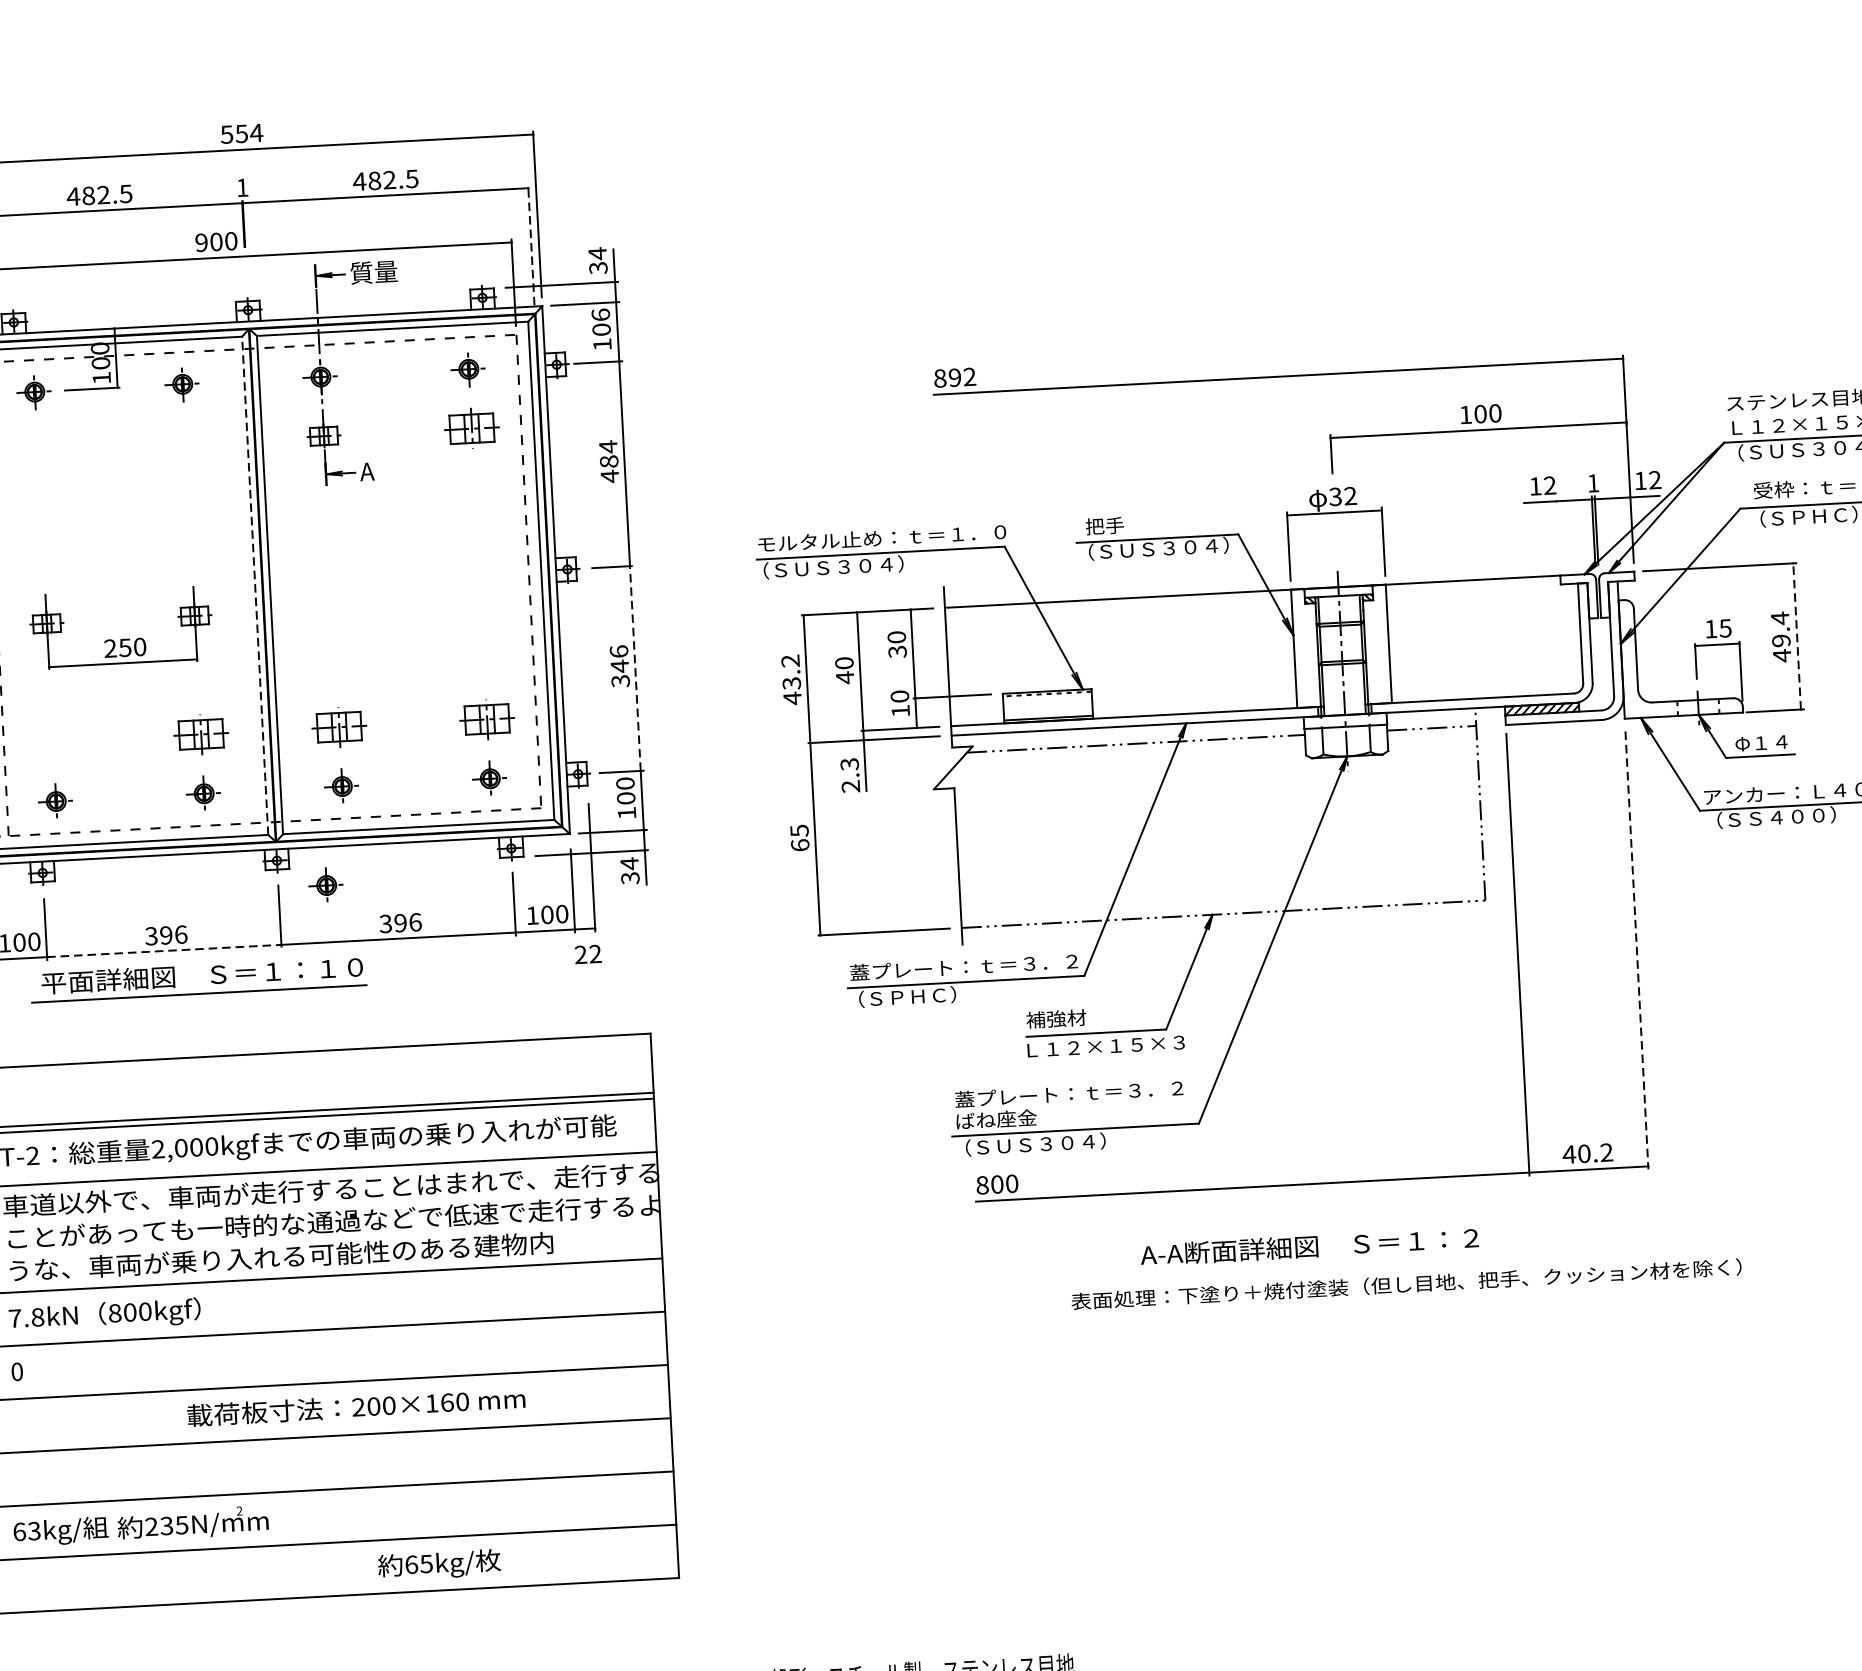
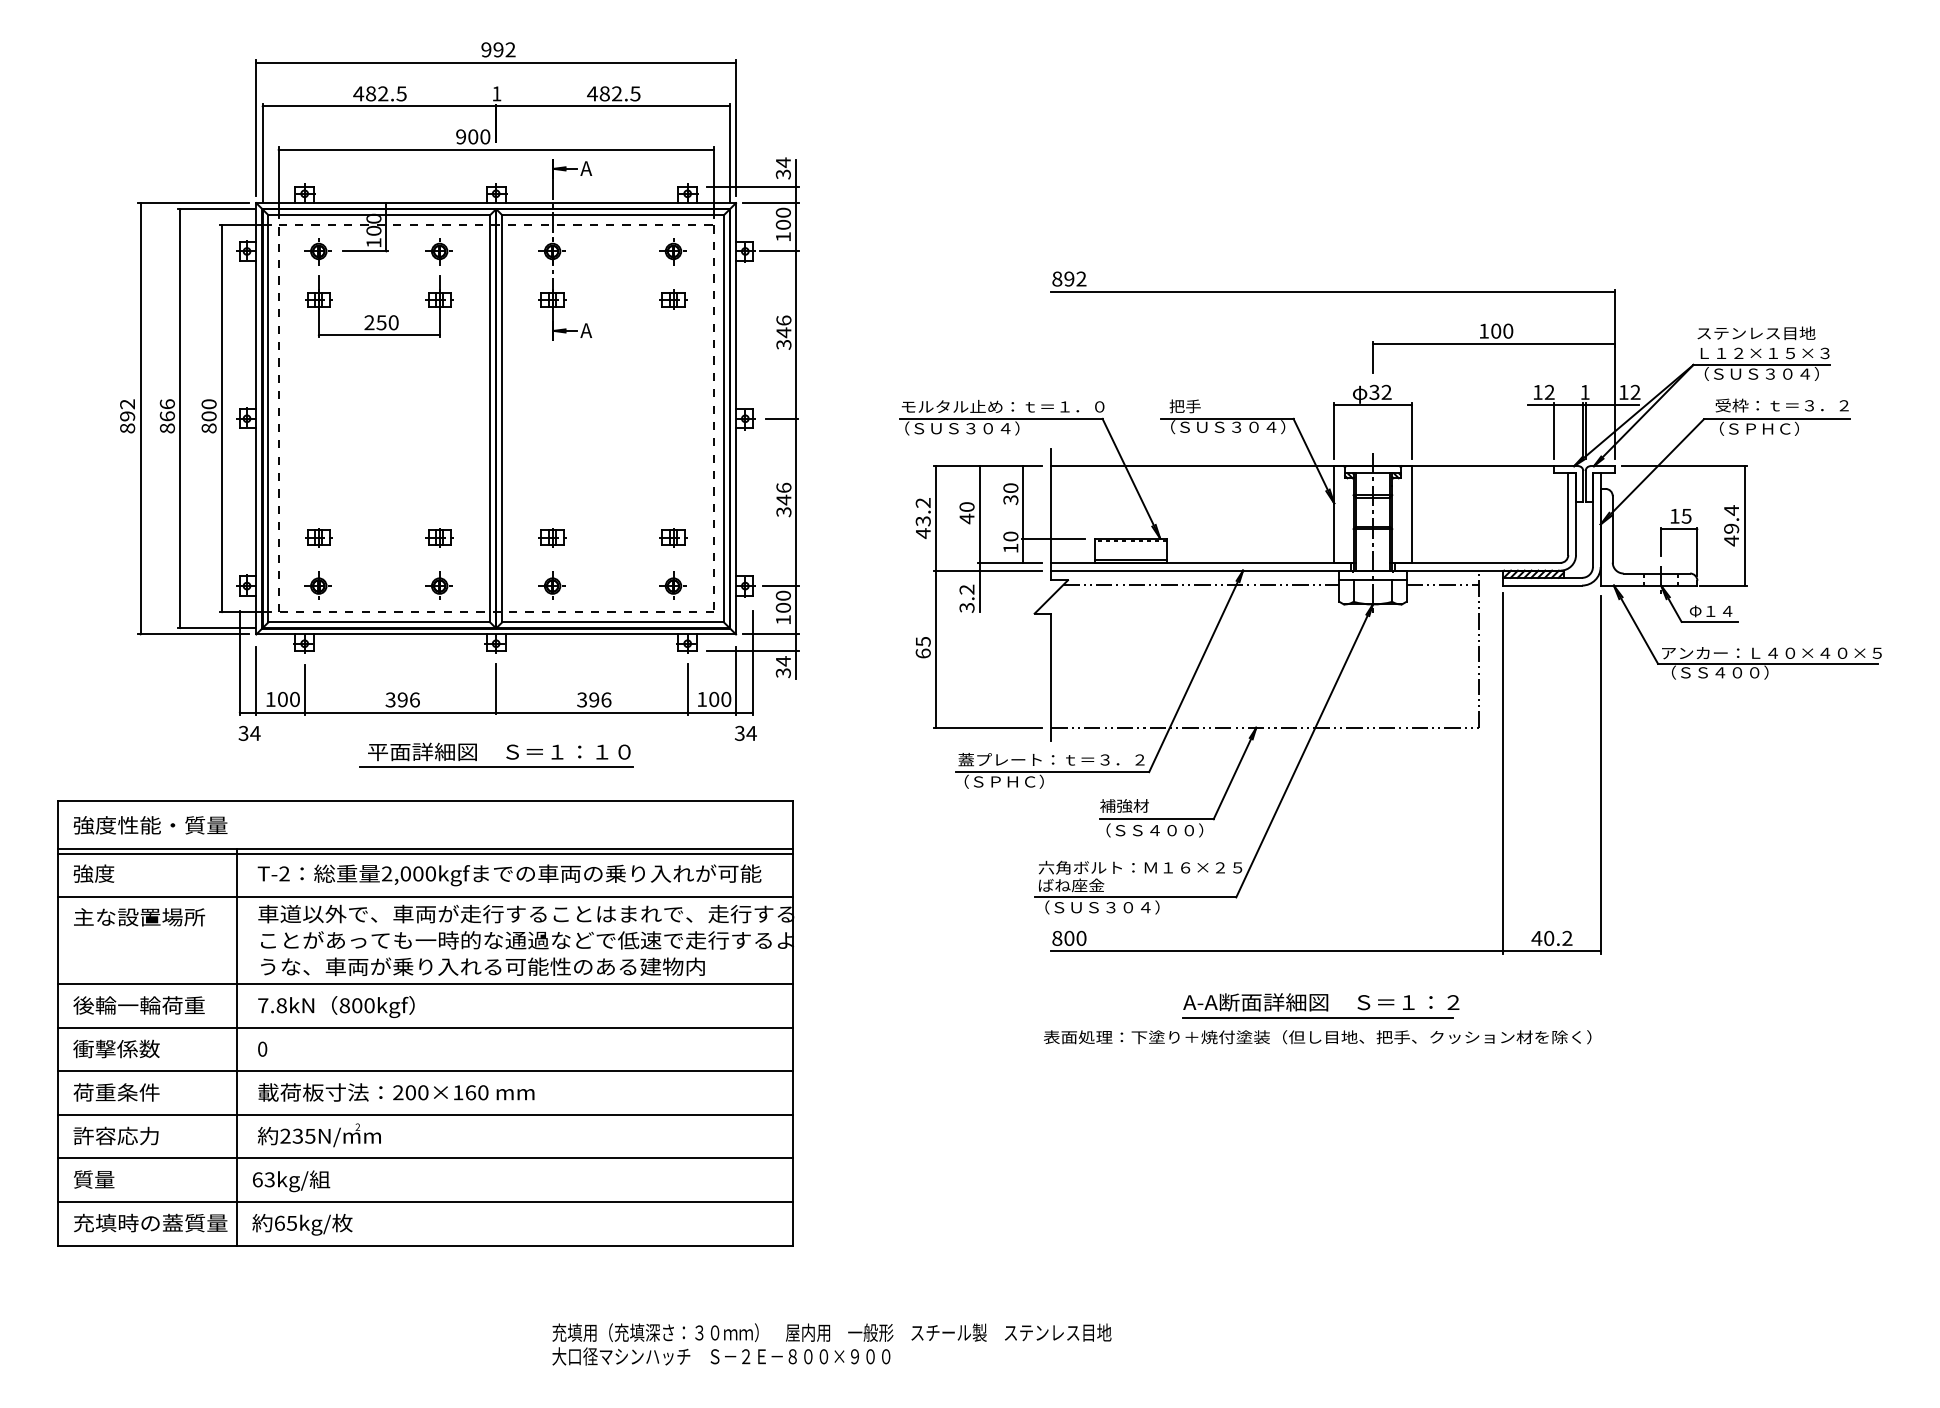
text: (241, 133) -> (498, 49), 554 -> 992
line: (531, 244) -> (729, 152), dashed -> solid
text: (372, 272) -> (599, 168), 質量 -> A
text: (599, 314) -> (782, 212), 106 -> 100
part: (471, 428) -> (673, 299), size x0.62
text: (608, 461) -> (783, 332), 484 -> 346
line: (1558, 531) -> (1554, 430), added
line: (255, 585) -> (490, 418), dashed -> solid
line: (1796, 635) -> (1744, 525), dashed -> solid
part: (122, 639) -> (379, 315), moved
line: (635, 668) -> (796, 502), dashed -> solid
part: (487, 719) -> (673, 537), size x0.62
part: (339, 727) -> (552, 537), size x0.62
part: (200, 734) -> (439, 537), size x0.62
part: (52, 742) -> (318, 537), added
text: (850, 775) -> (967, 598), 2.3 -> 3.2
part: (325, 884) -> (534, 665), removed
line: (1636, 949) -> (1600, 774), dashed -> solid
line: (164, 950) -> (400, 712), dashed -> solid
text: (587, 953) -> (745, 732), 22 -> 34
part: (211, 981) -> (506, 757), moved
text: (1105, 1046) -> (1163, 830), Ｌ１２×１５×３ -> （ＳＳ４００）
text: (1079, 1093) -> (1140, 867), 蓋プレート：ｔ＝３．２ -> 六角ボルト：Ｍ１６×２５
line: (1305, 1265) -> (1317, 1017), added
text: (1406, 1284) -> (1317, 1037), moved
text: (356, 1407) -> (396, 1092), moved
text: (193, 1523) -> (319, 1135), moved
text: (439, 1564) -> (302, 1224), moved

